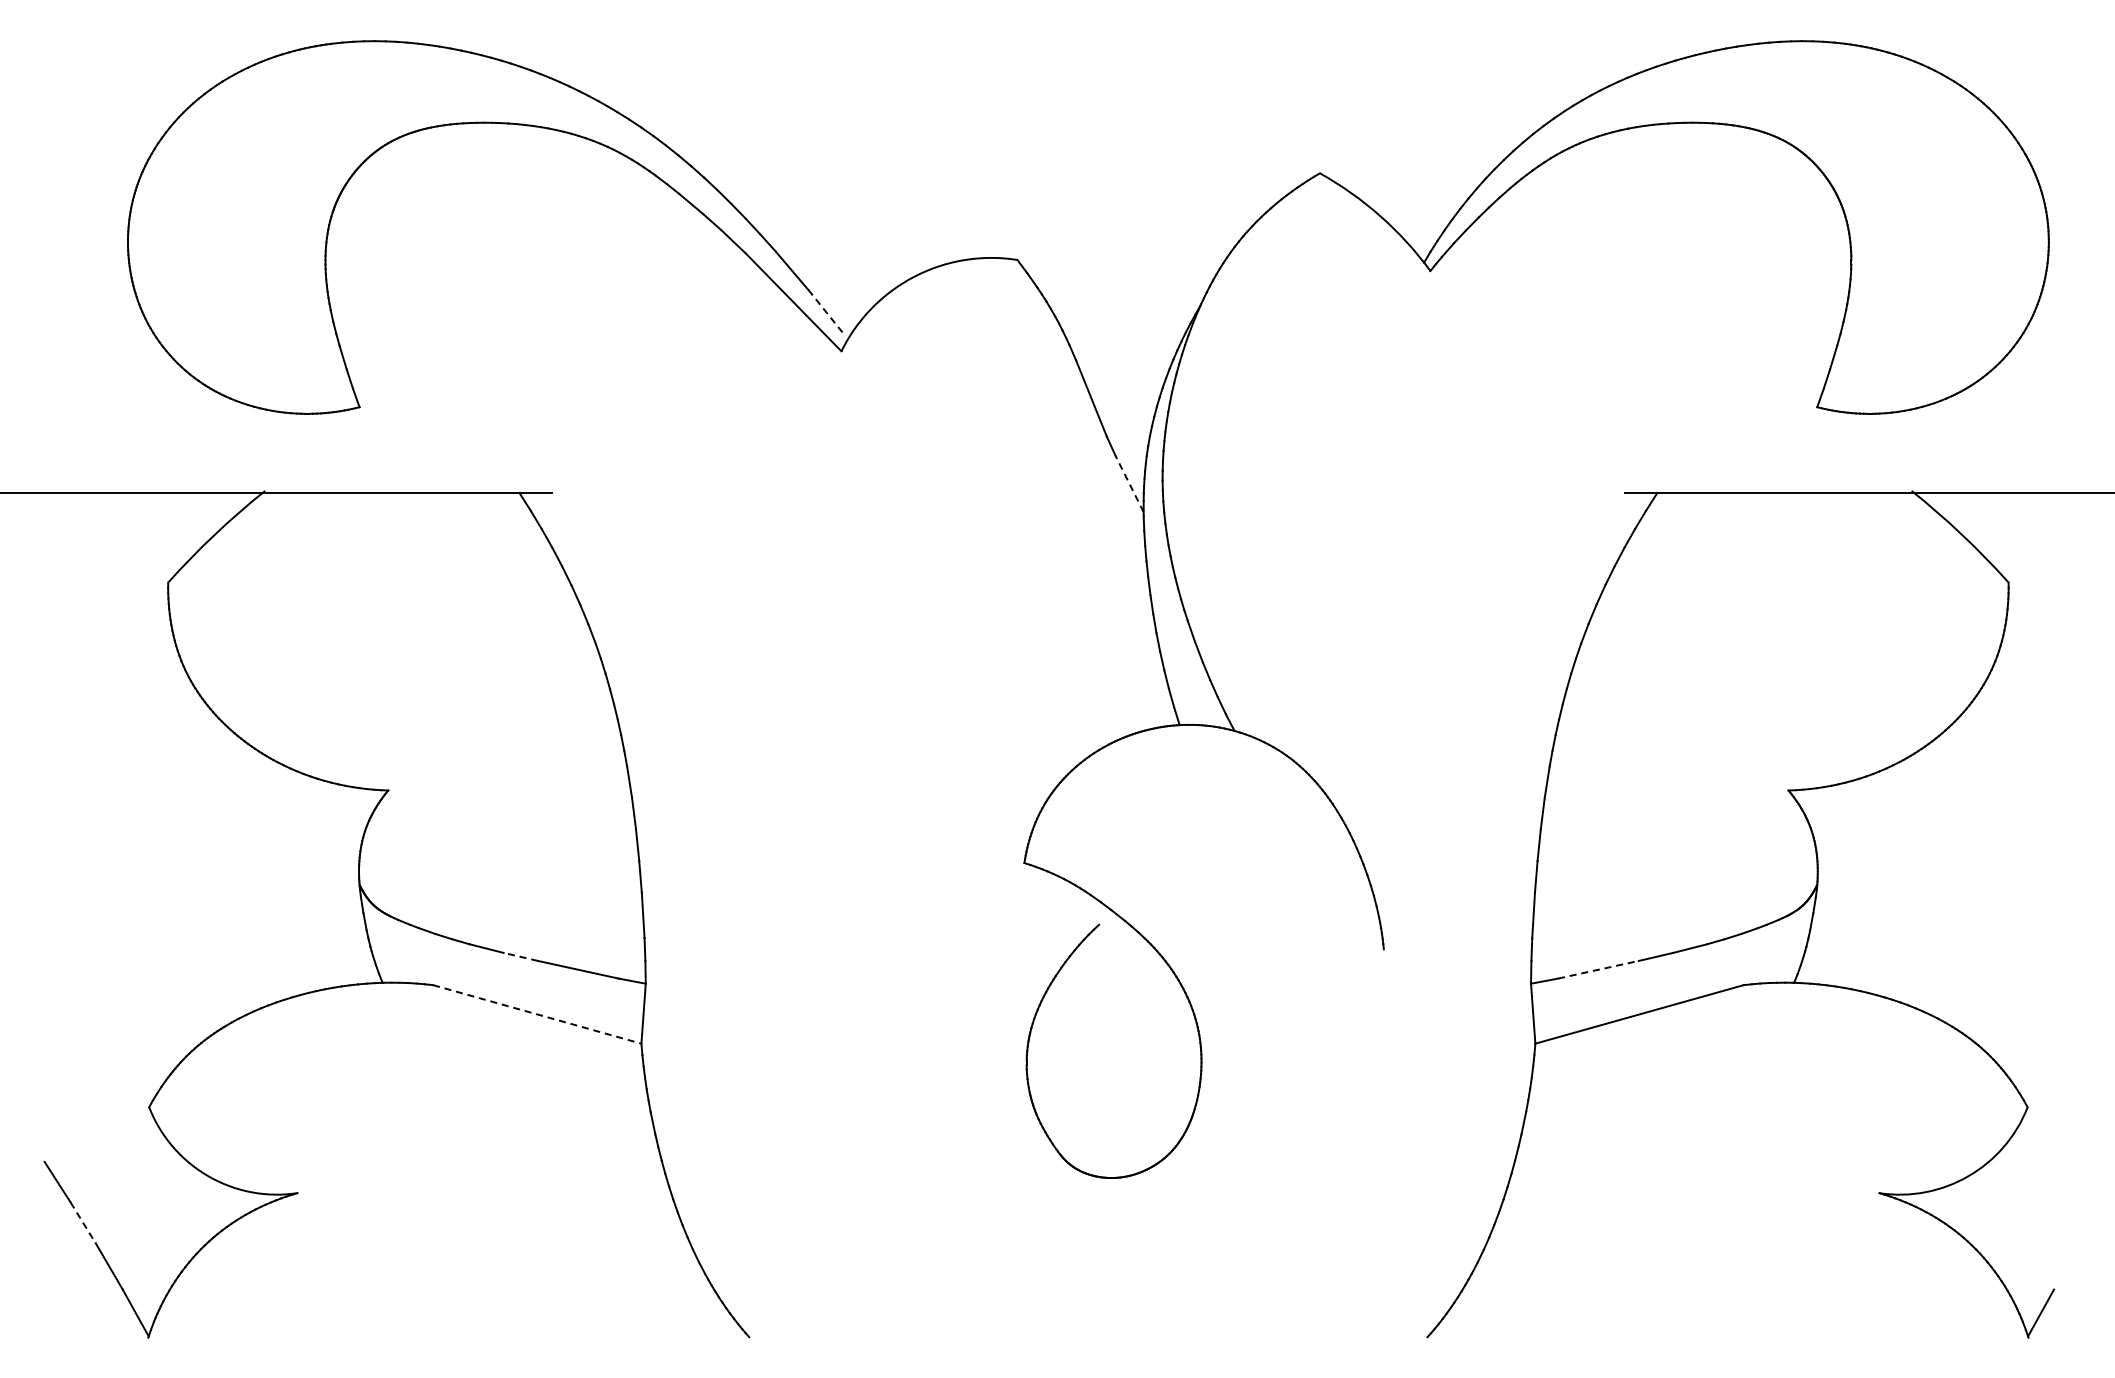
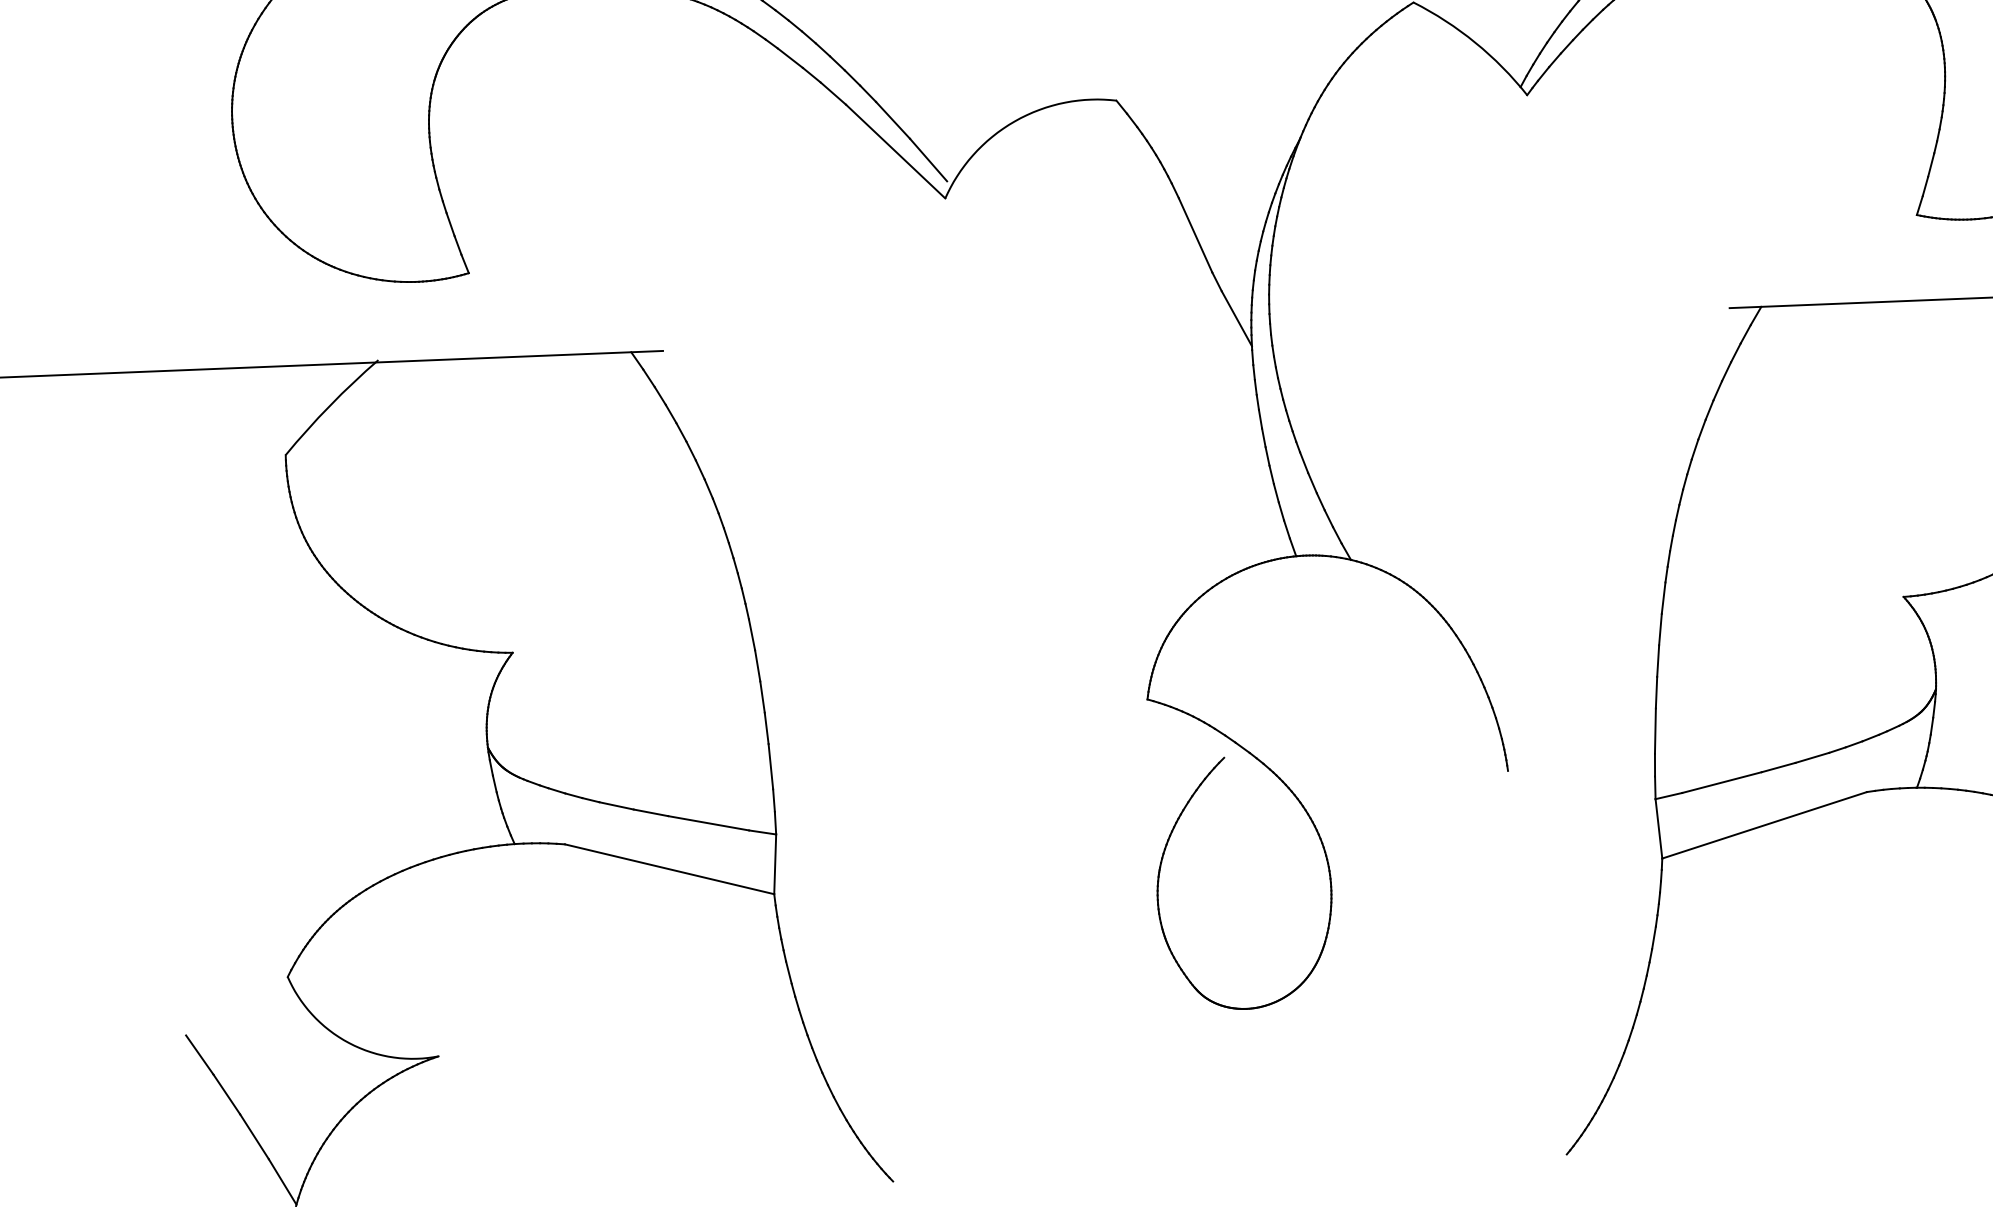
line: (826, 312) -> (928, 160), dashed -> solid
line: (1129, 483) -> (1236, 318), dashed -> solid
line: (520, 956) -> (650, 812), dashed -> solid
line: (1598, 969) -> (1722, 782), dashed -> solid
line: (537, 1014) -> (669, 869), dashed -> solid
line: (83, 1223) -> (227, 1095), dashed -> solid

